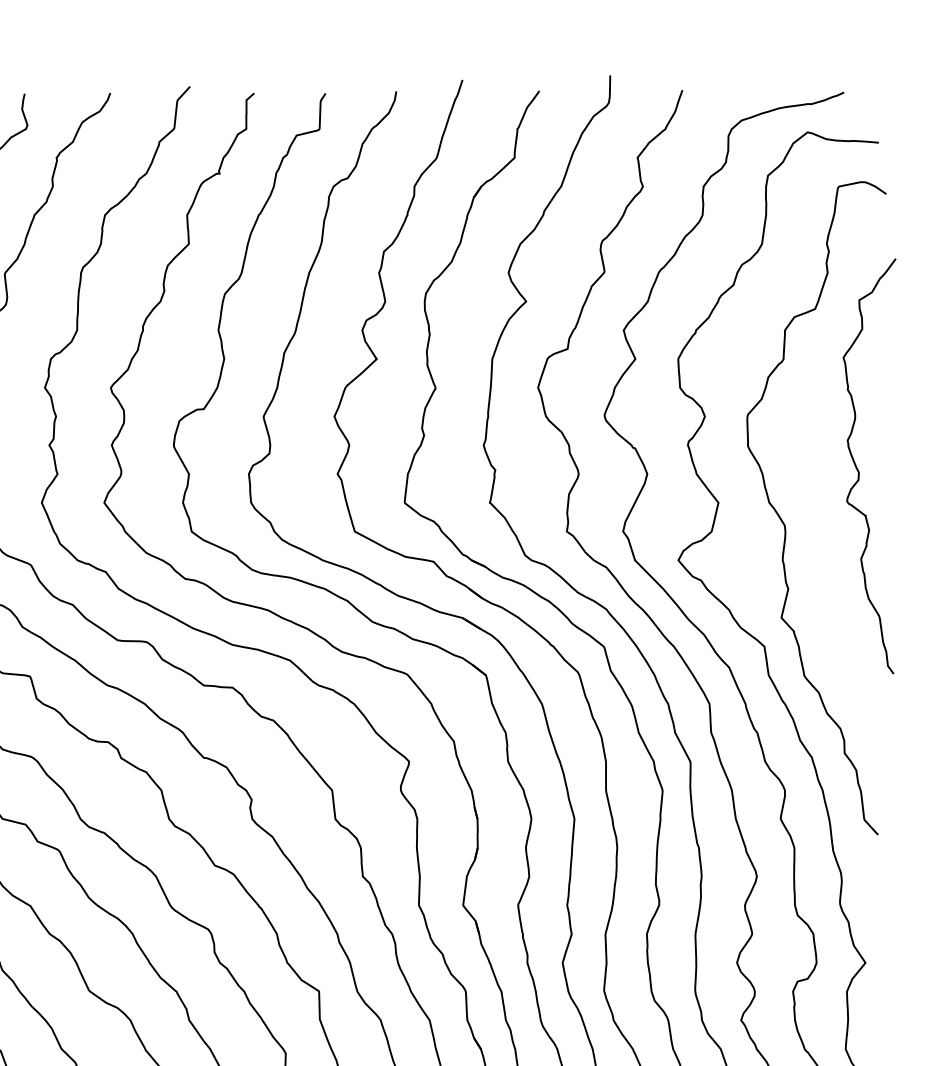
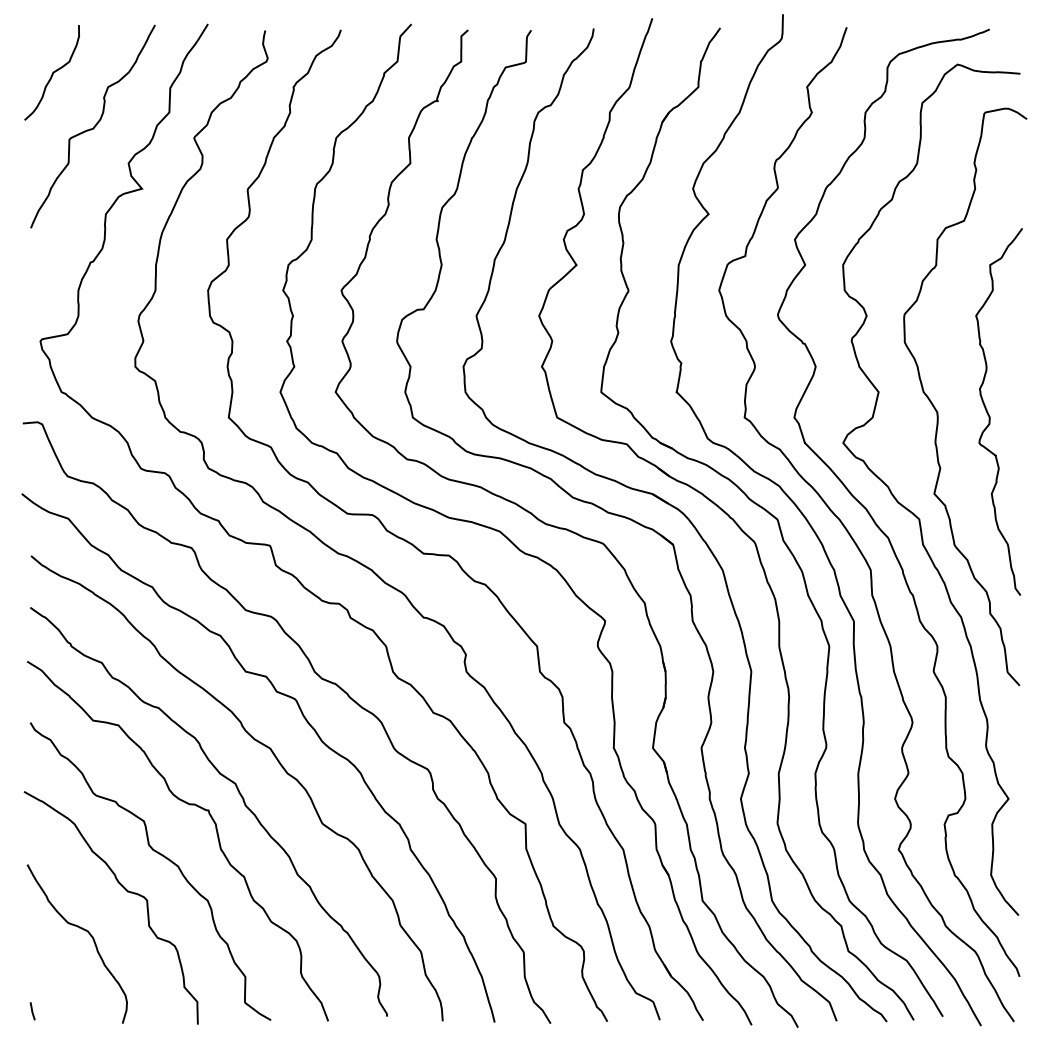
curve: (859, 471) -> (990, 416), moved

